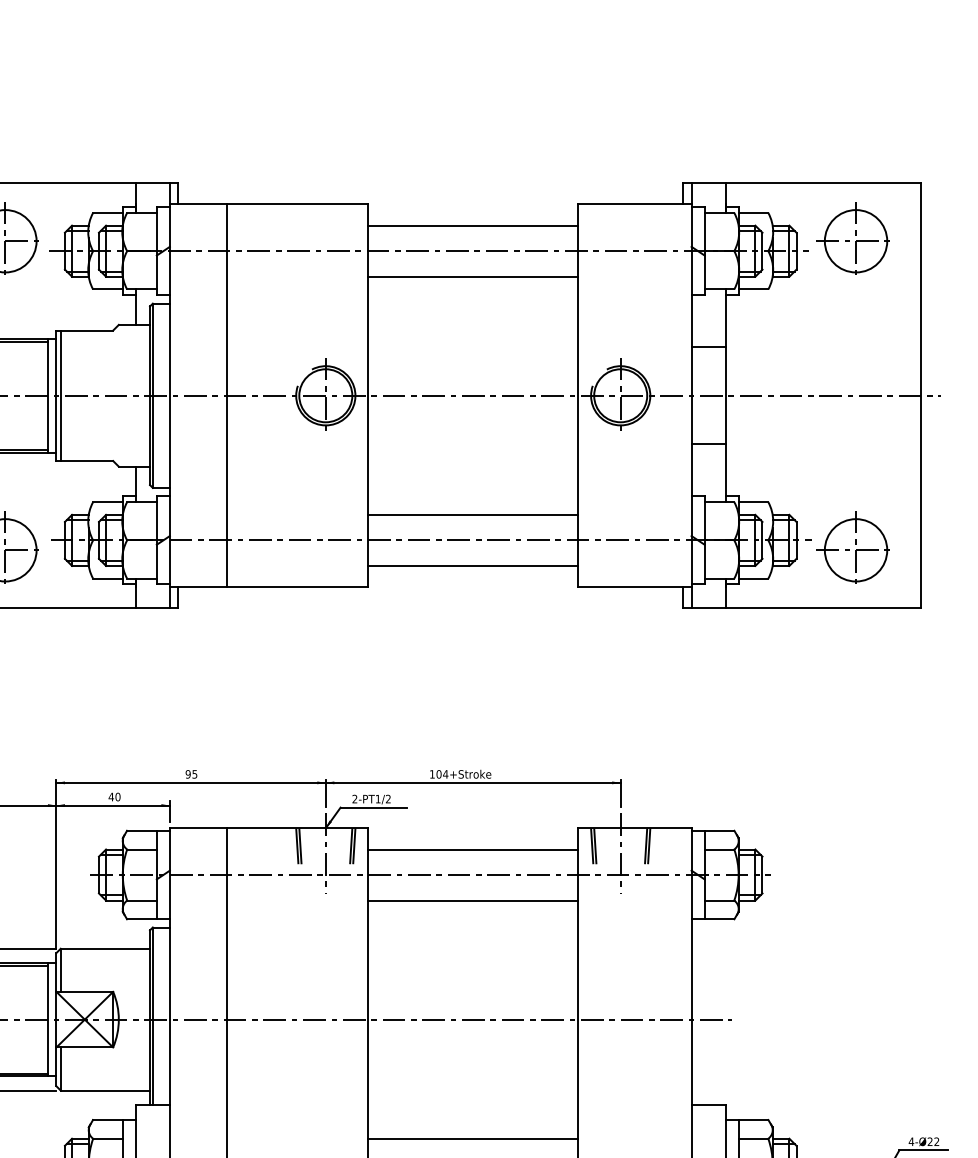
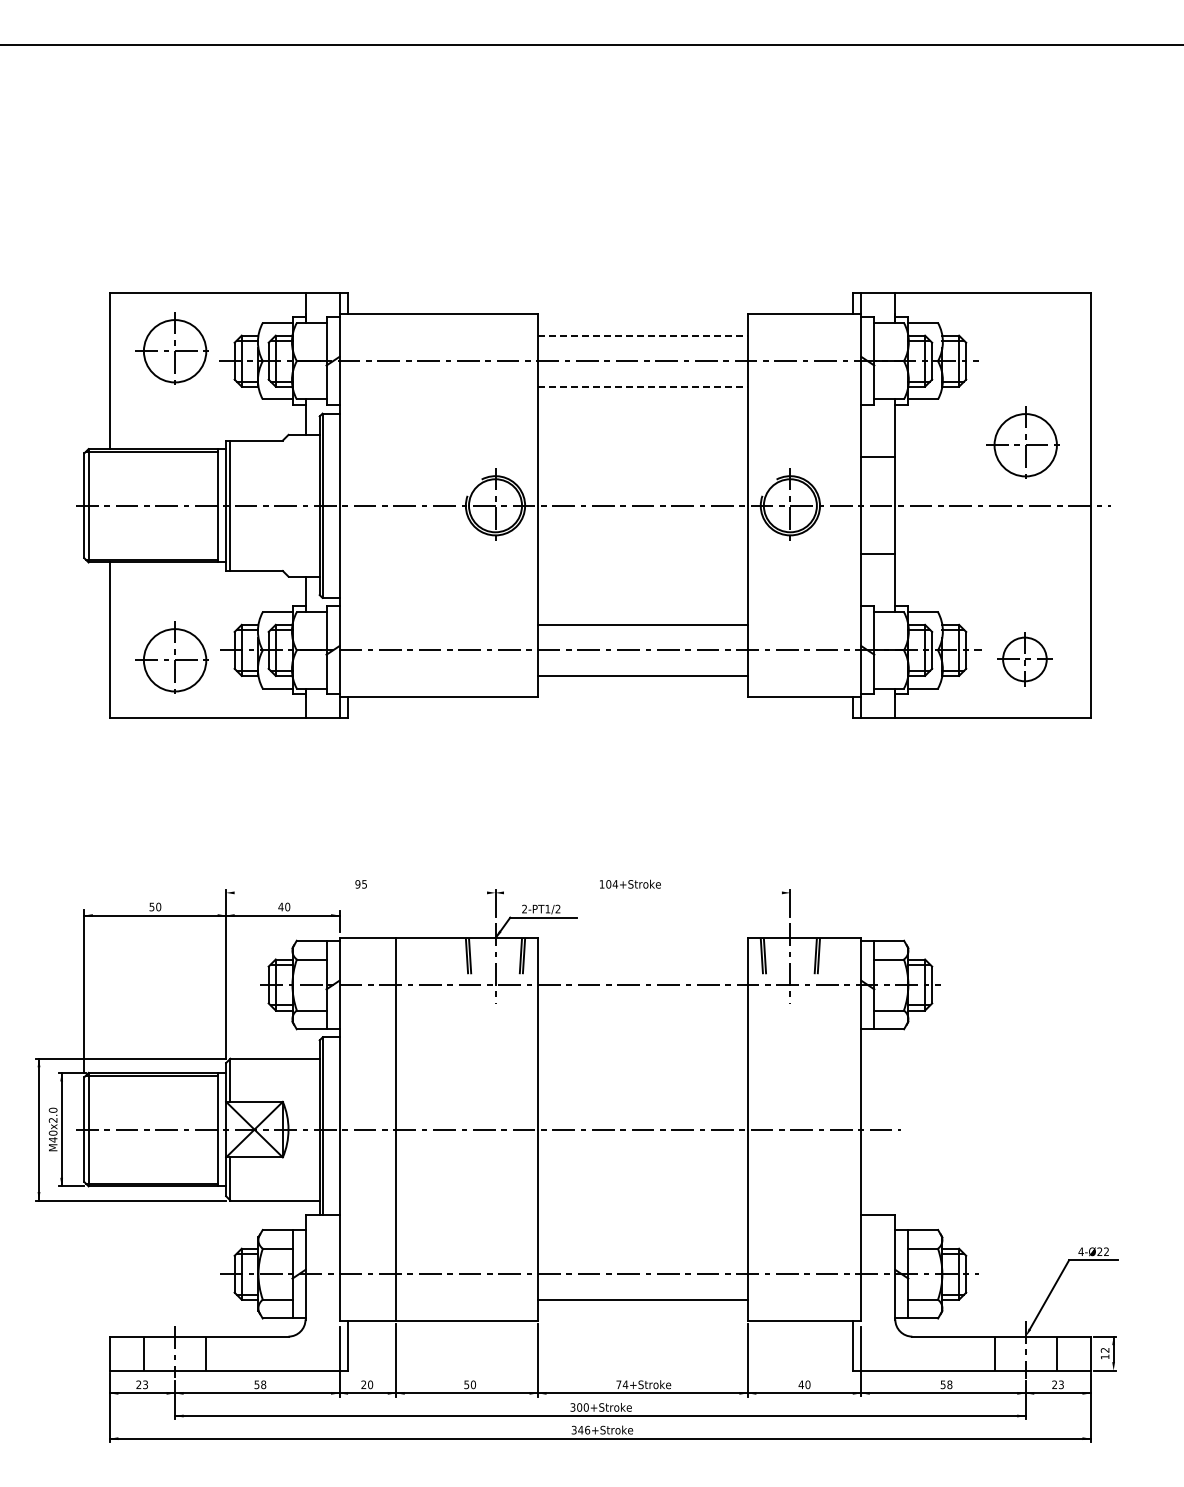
line: (472, 225) -> (642, 335), solid -> dashed
part: (852, 238) -> (1022, 442), moved
line: (472, 276) -> (642, 386), solid -> dashed
line: (226, 395) -> (396, 505), removed
part: (852, 547) -> (1022, 657), size x0.7
line: (338, 782) -> (508, 892), removed
line: (472, 849) -> (642, 959), removed
line: (472, 900) -> (642, 1010), removed
line: (472, 1138) -> (642, 1248), removed

